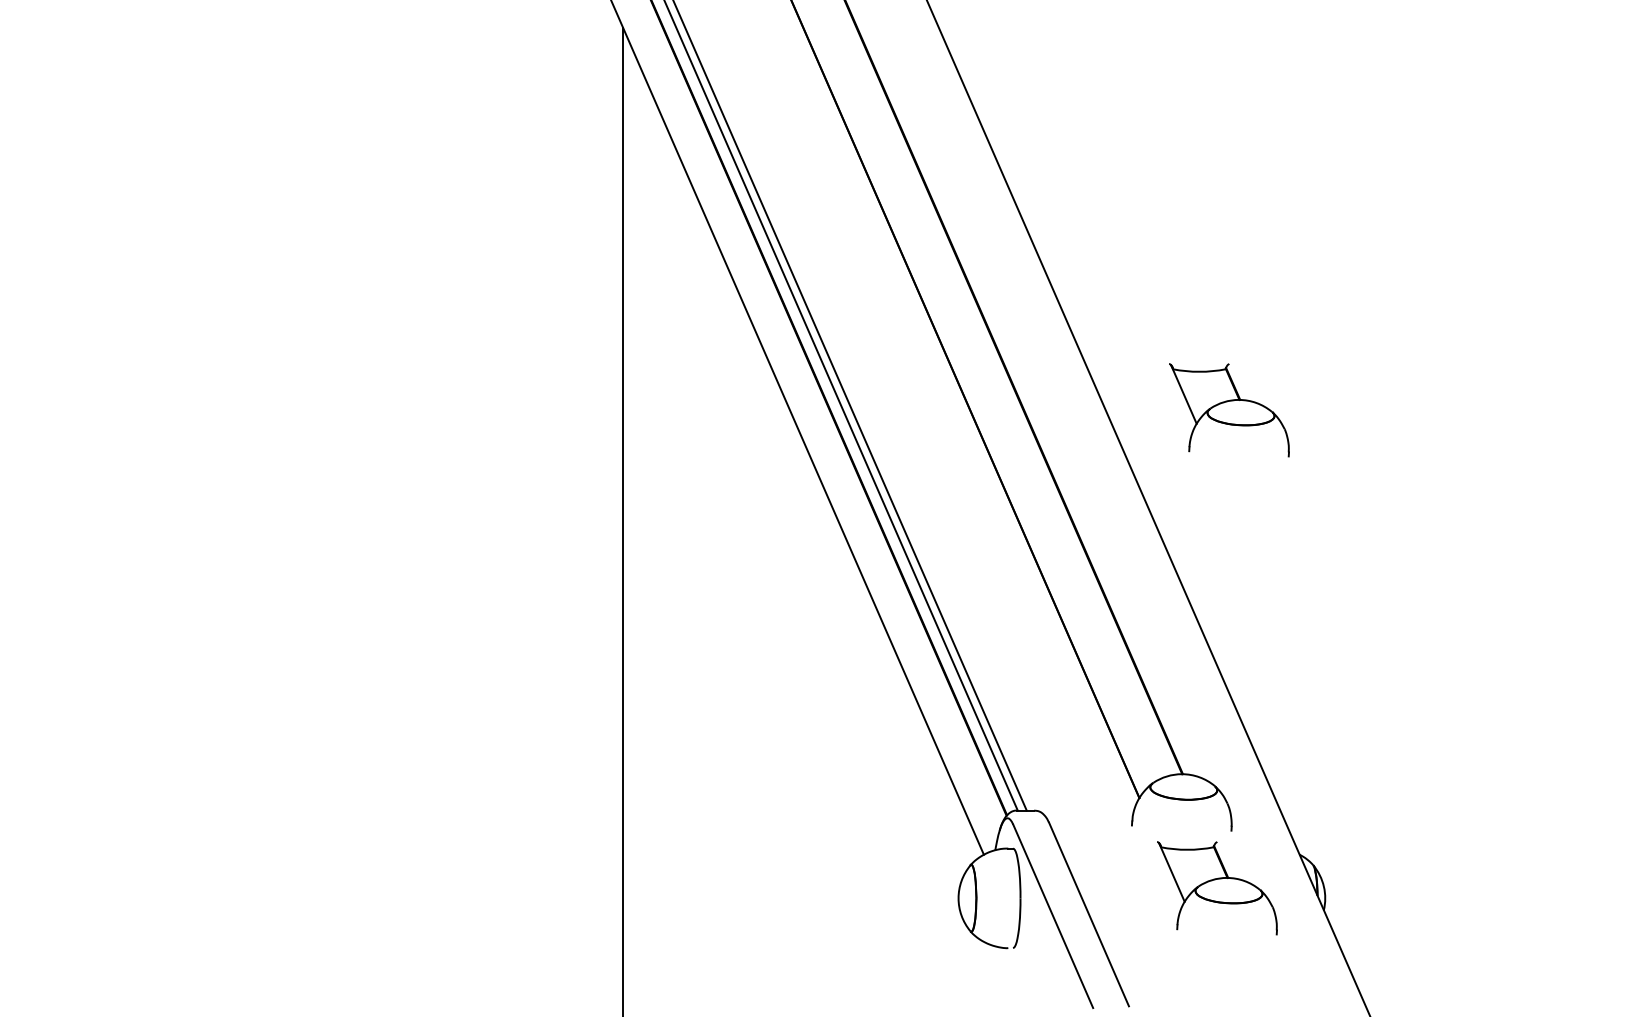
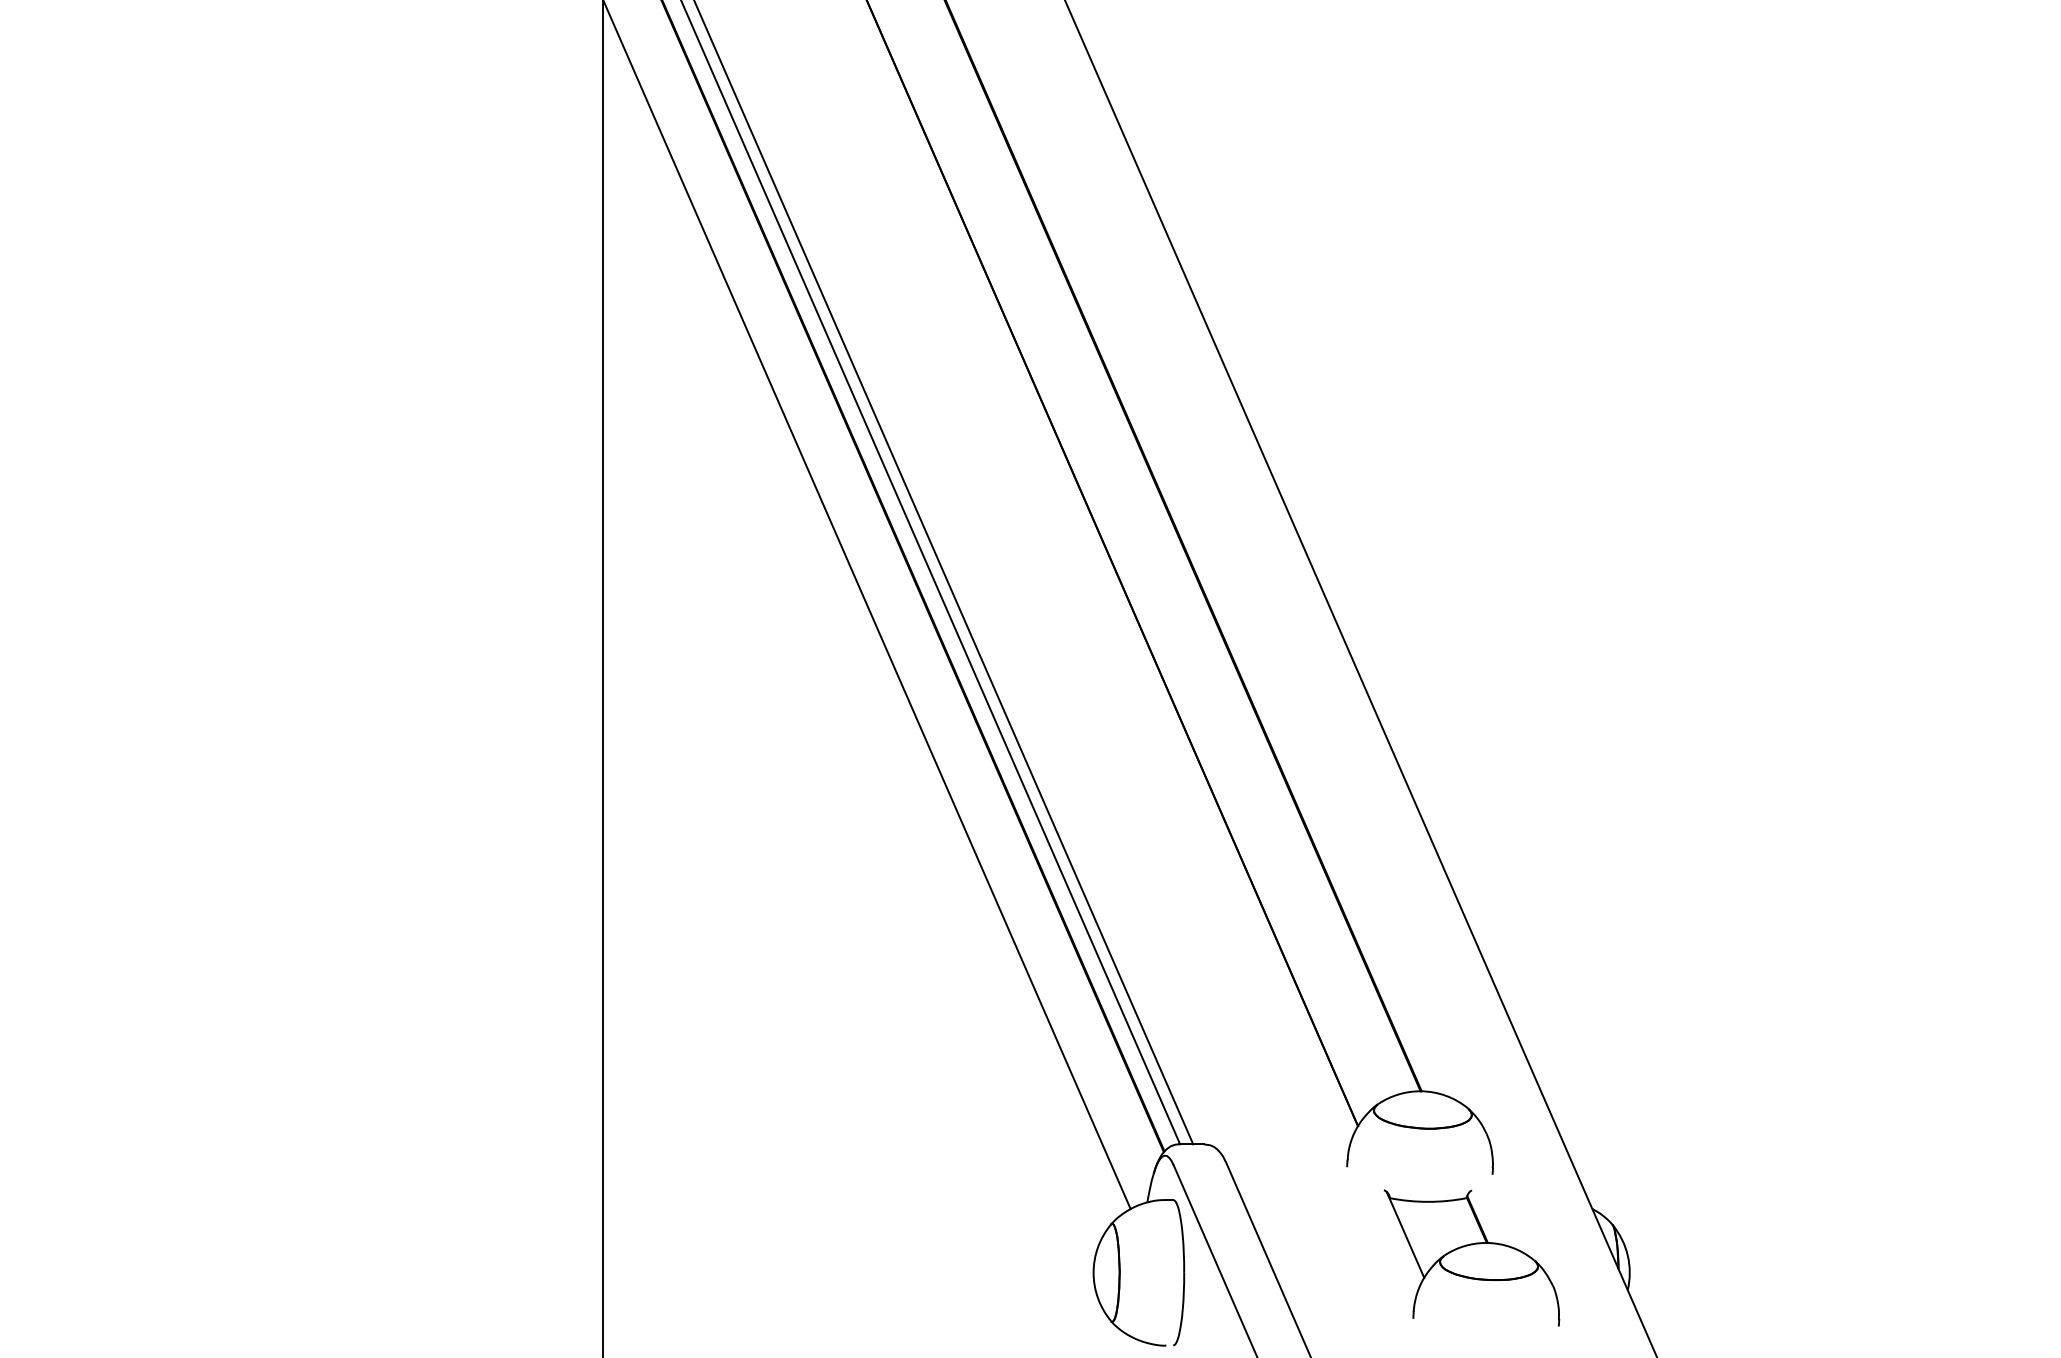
part: (1229, 410) -> (1489, 559), removed

